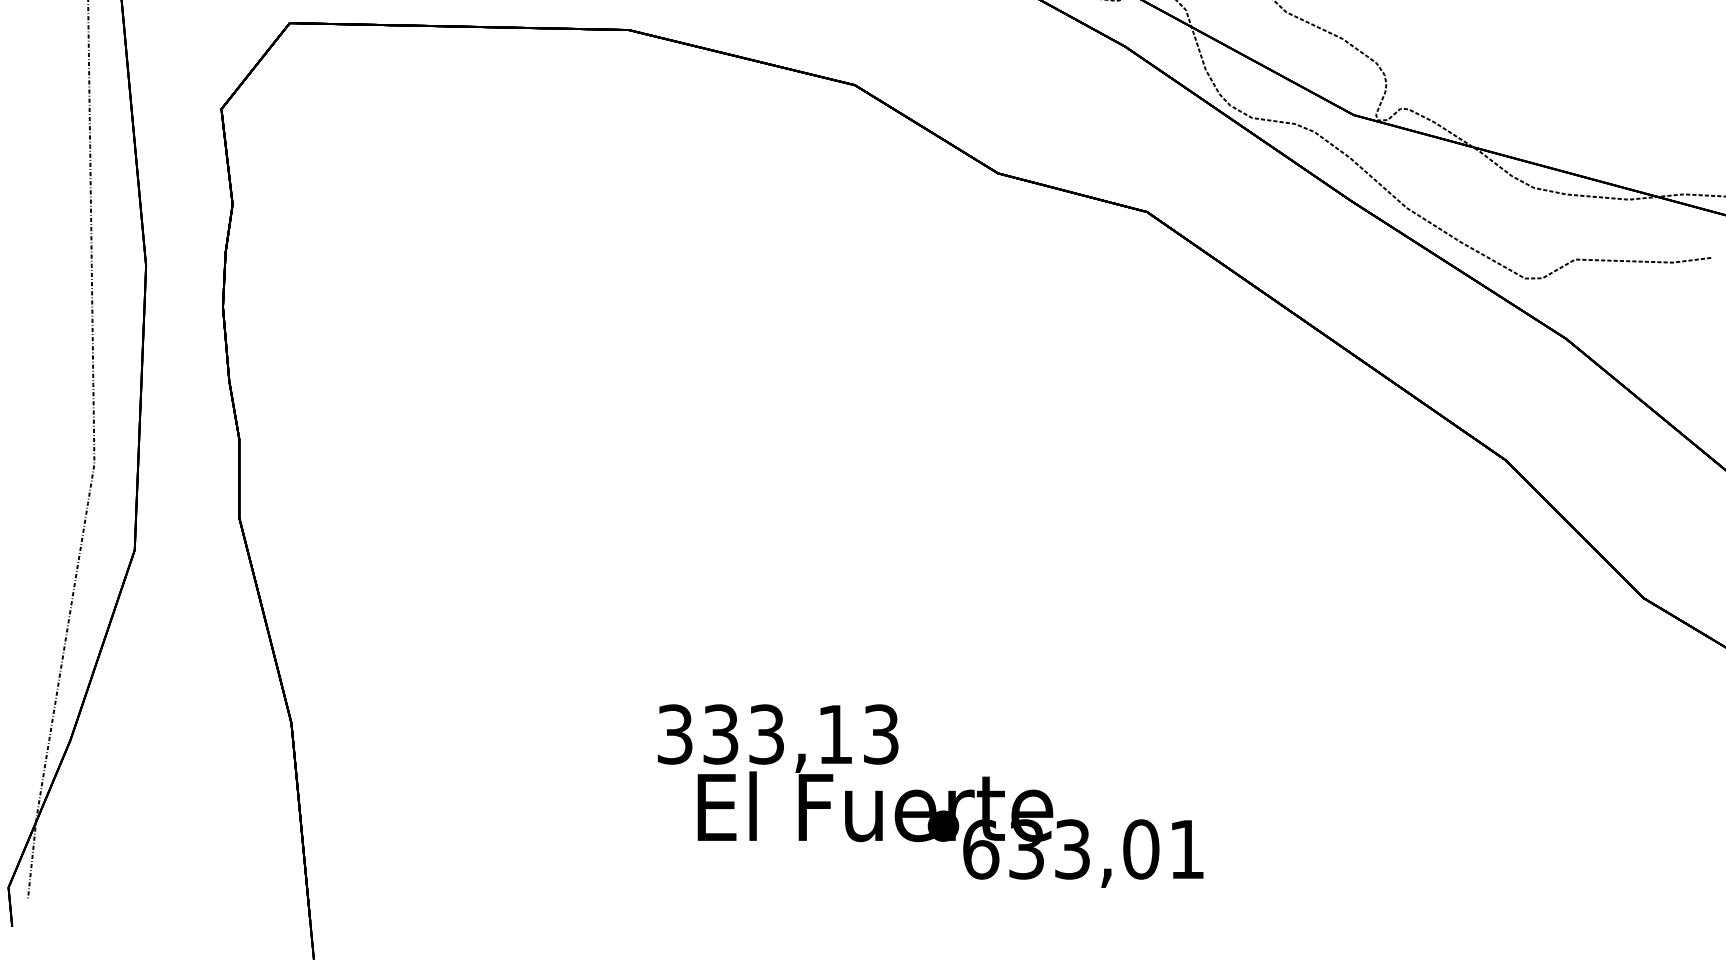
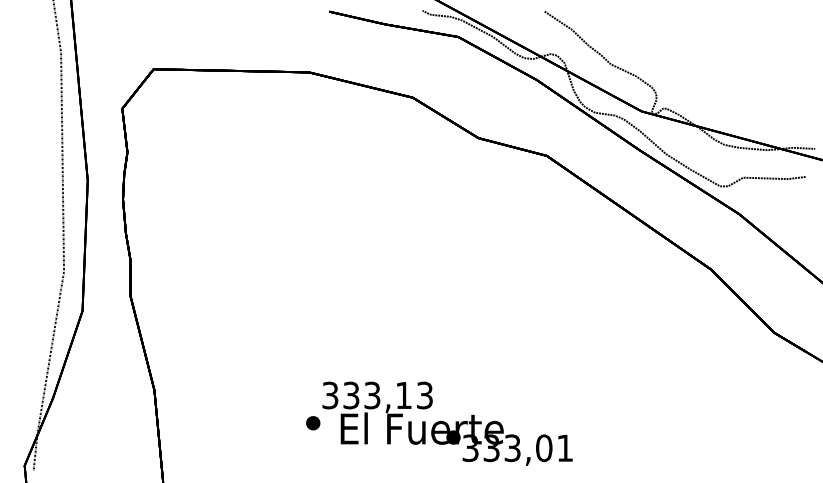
part: (638, 795) -> (313, 423), added
text: (980, 849) -> (470, 448), 633,01 -> 333,01

